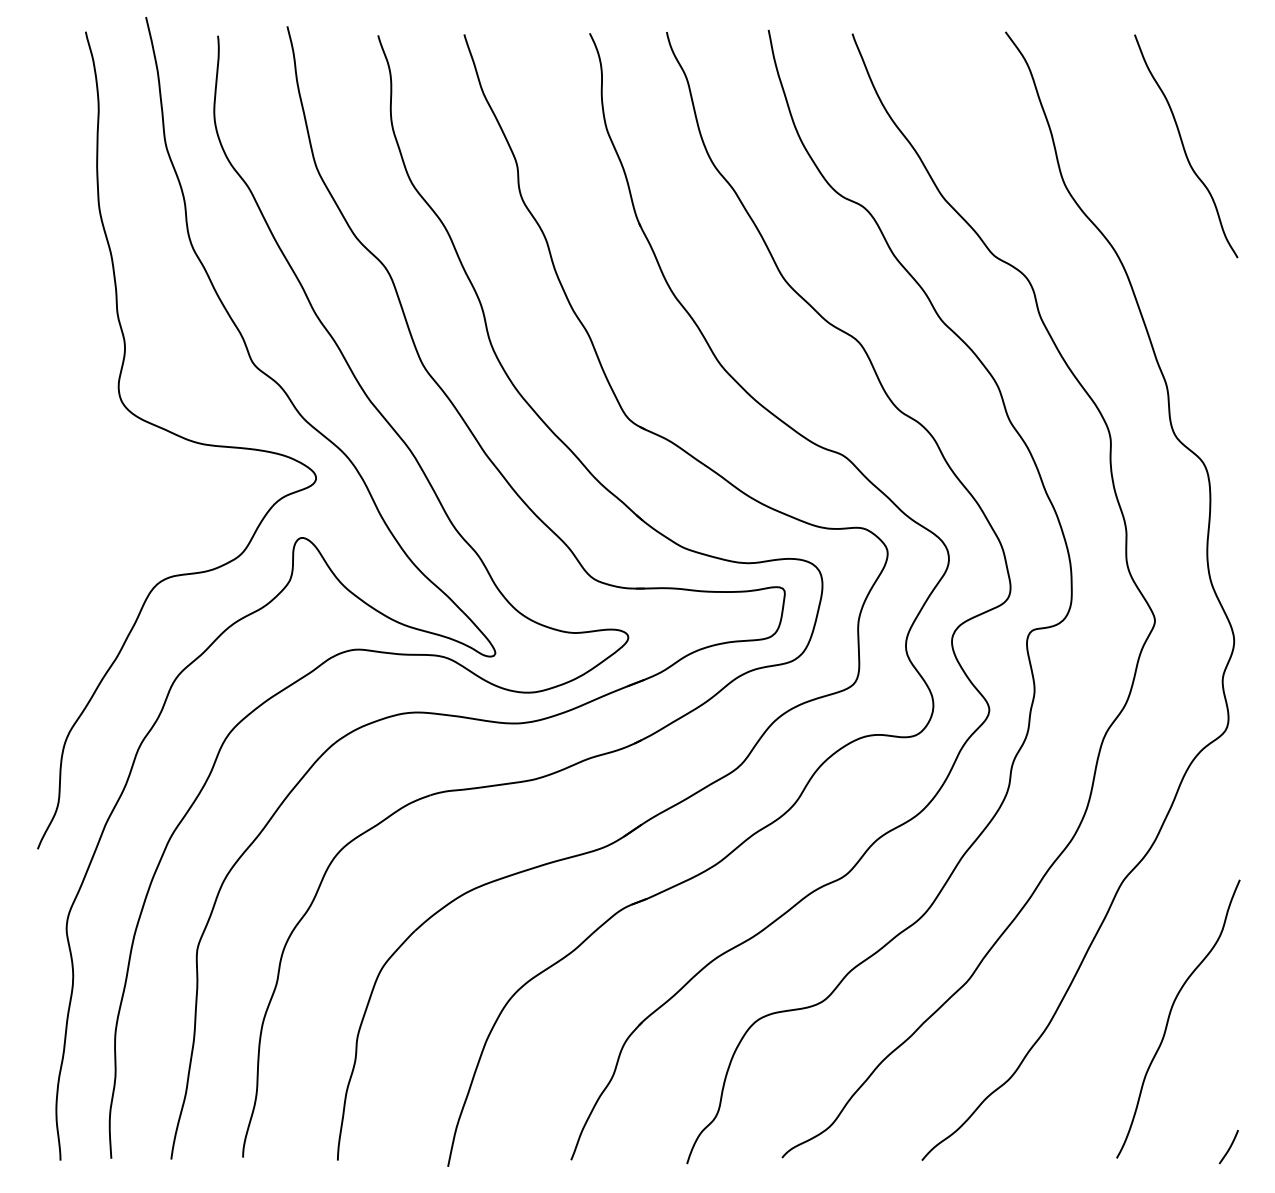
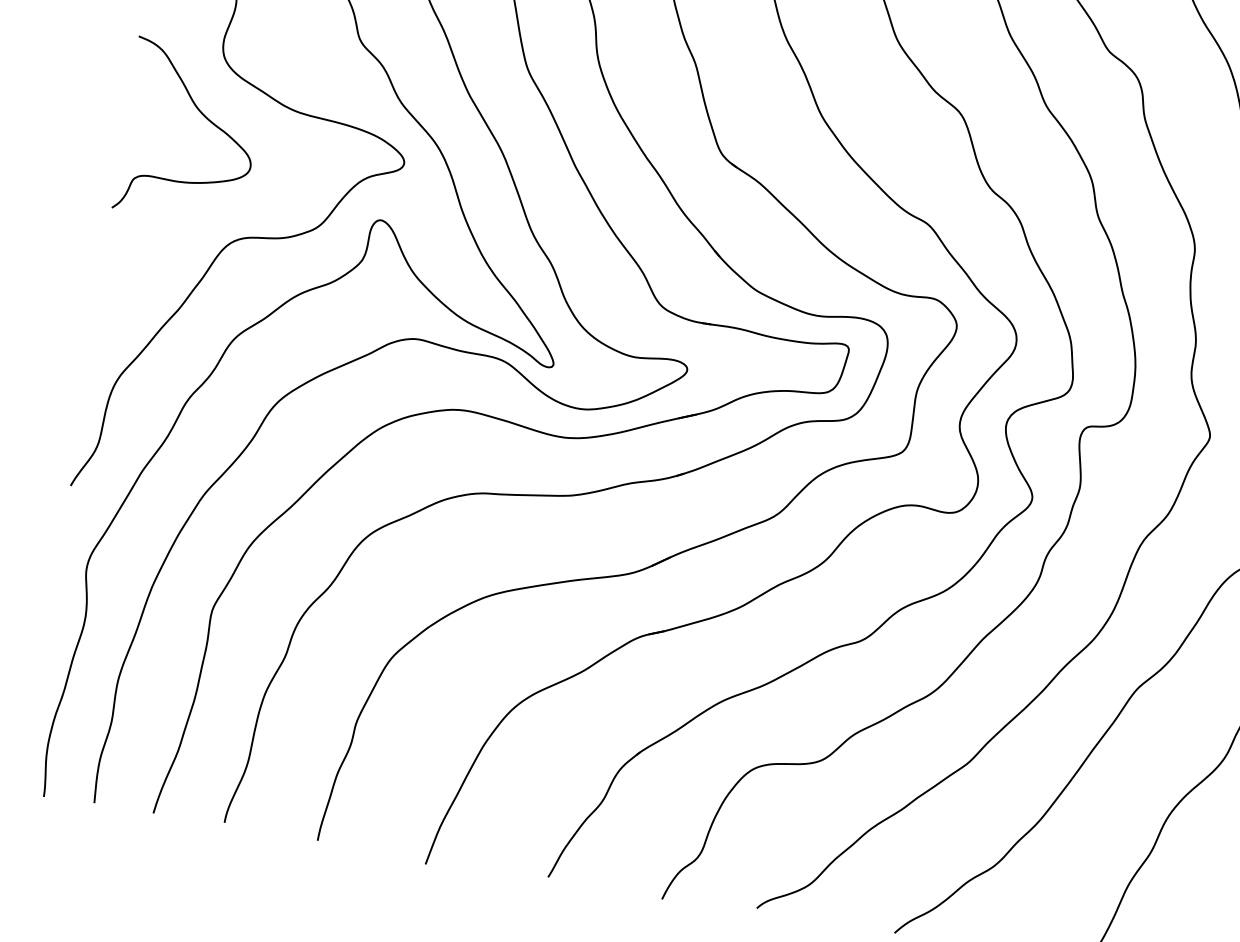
curve: (110, 463) -> (203, 116), added

